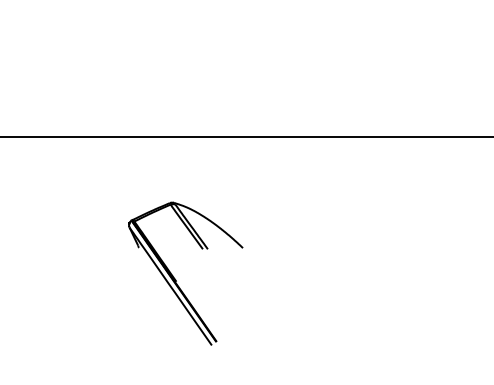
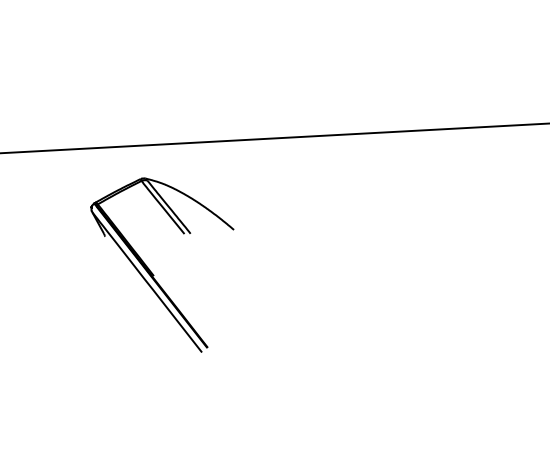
part: (175, 278) -> (152, 272), moved

